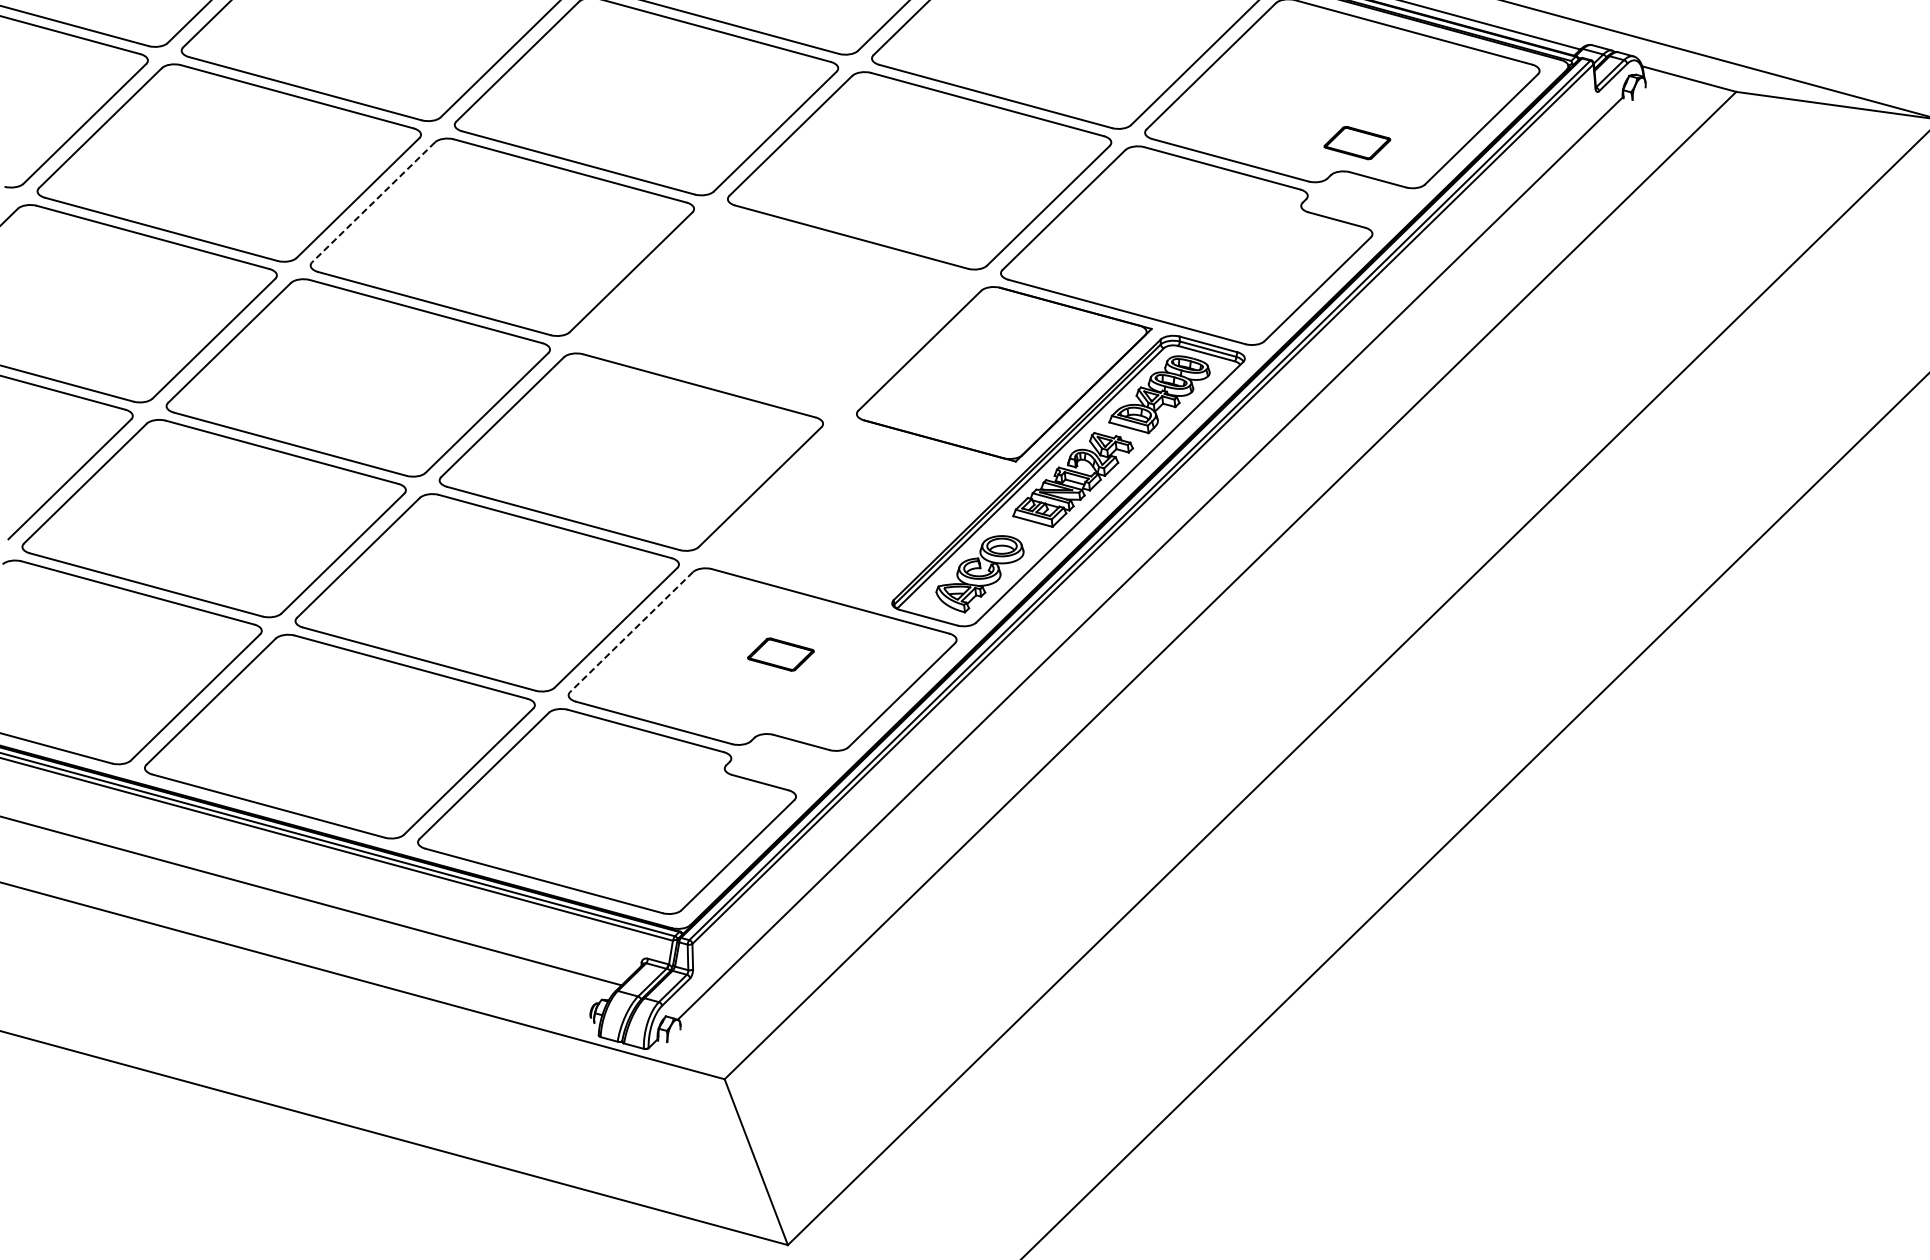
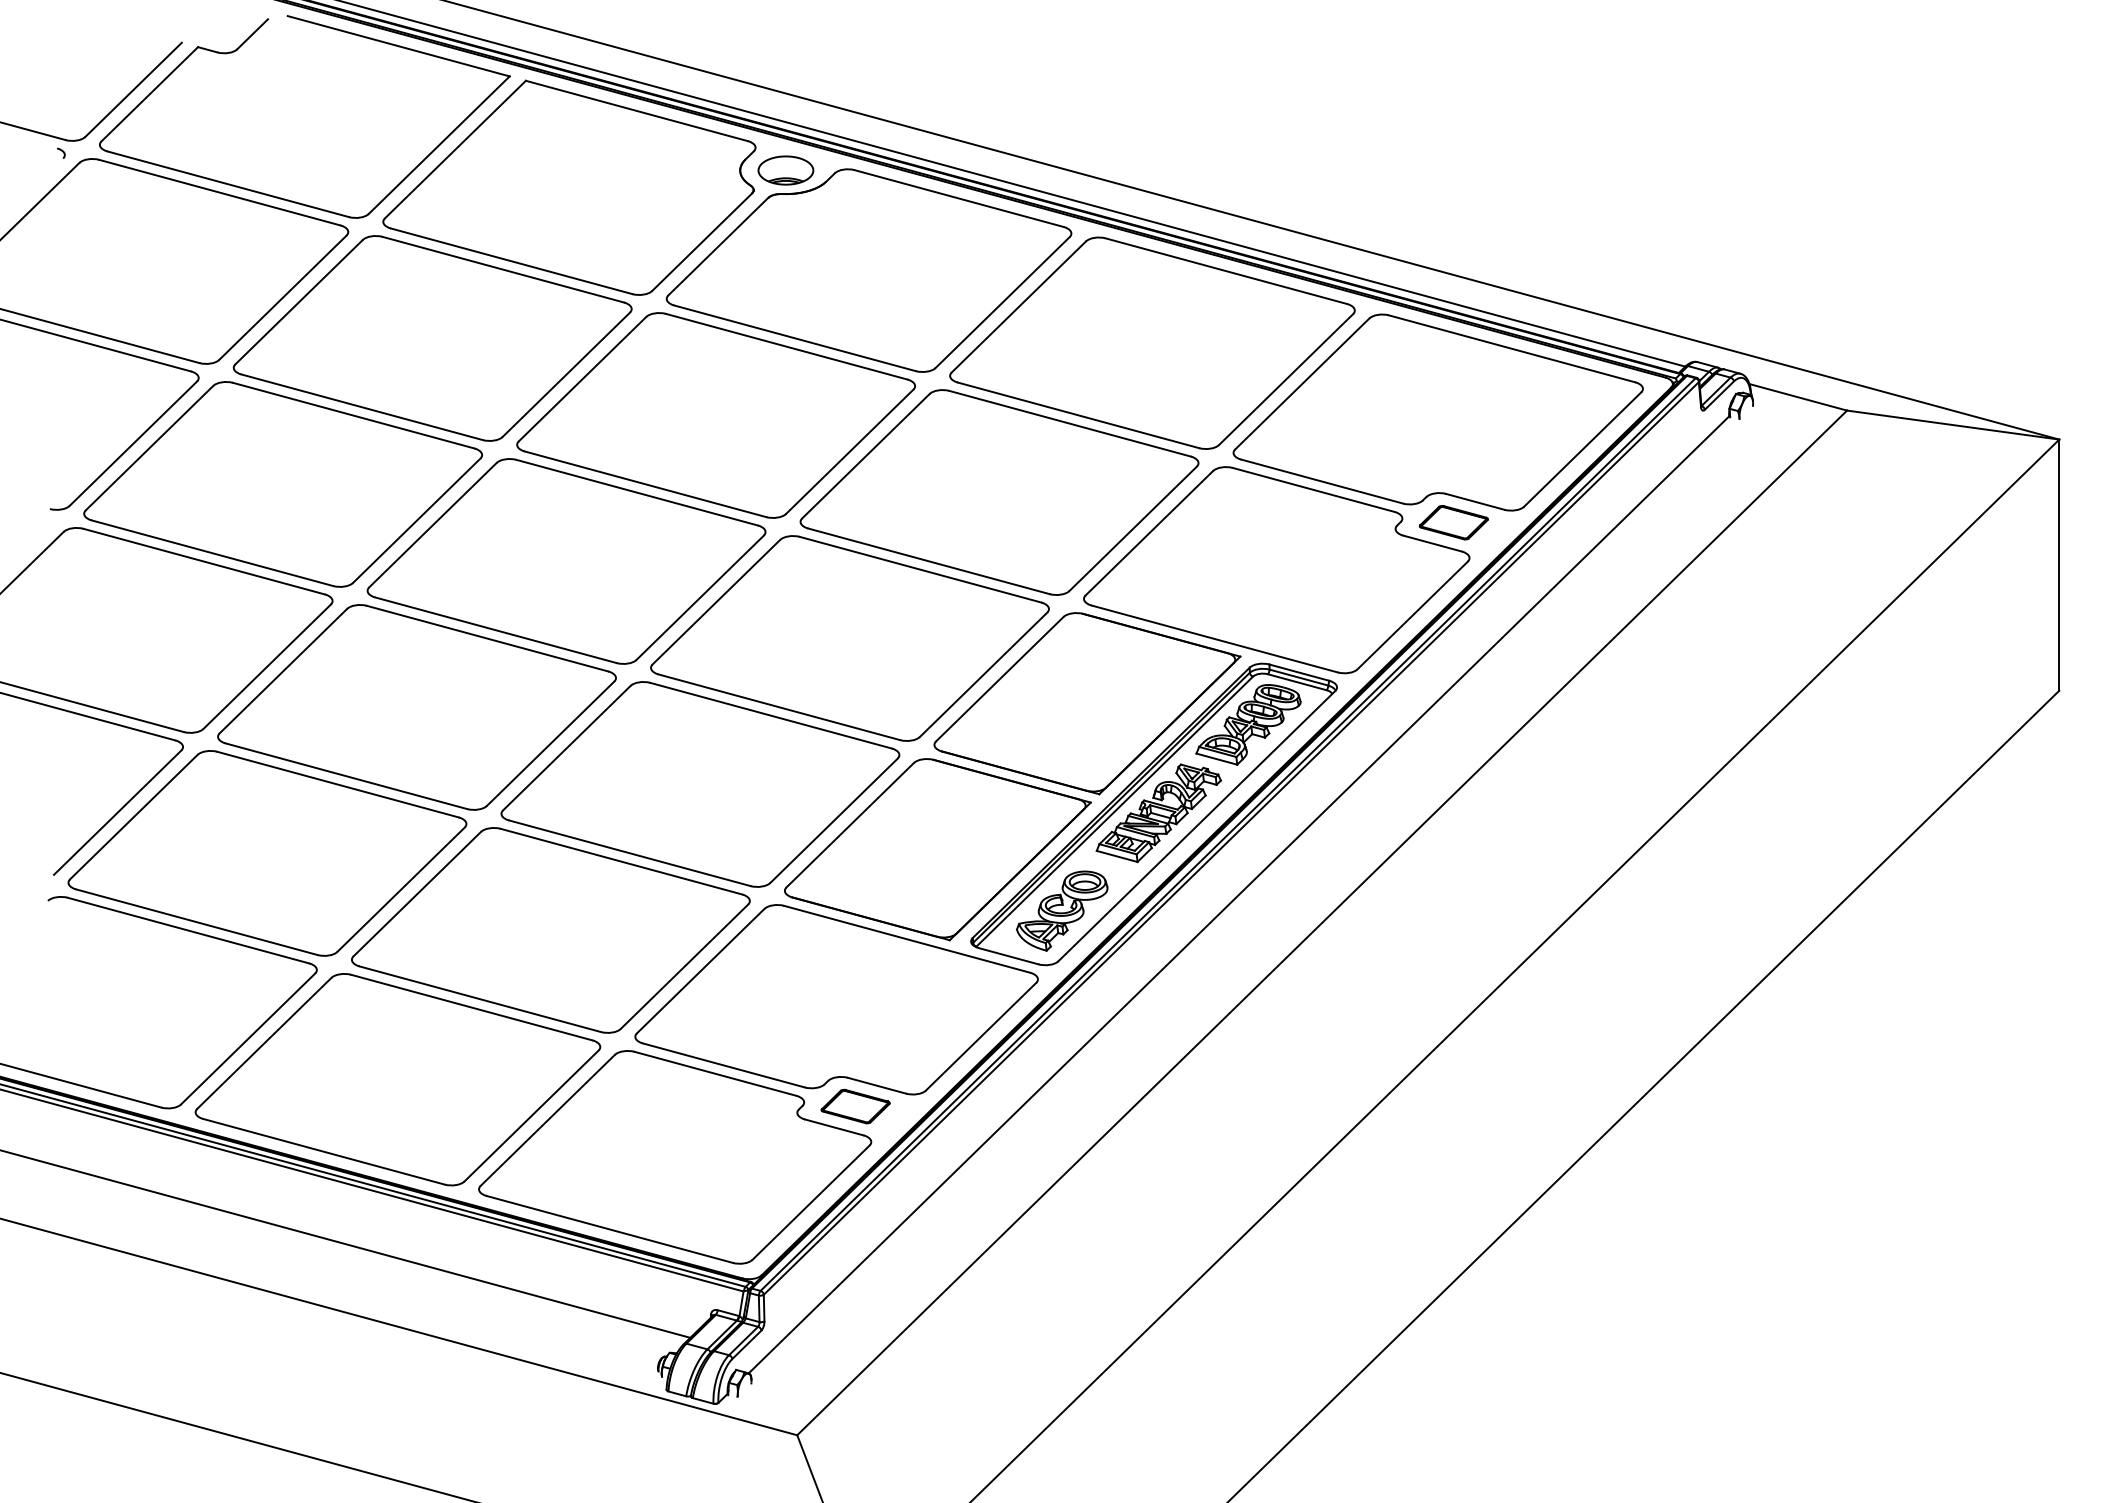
part: (1357, 142) -> (1453, 522), moved
line: (373, 202) -> (432, 525), dashed -> solid
part: (775, 311) -> (849, 638), added
part: (859, 514) -> (937, 849), added
line: (631, 632) -> (700, 971), dashed -> solid
part: (780, 654) -> (855, 1106), moved

